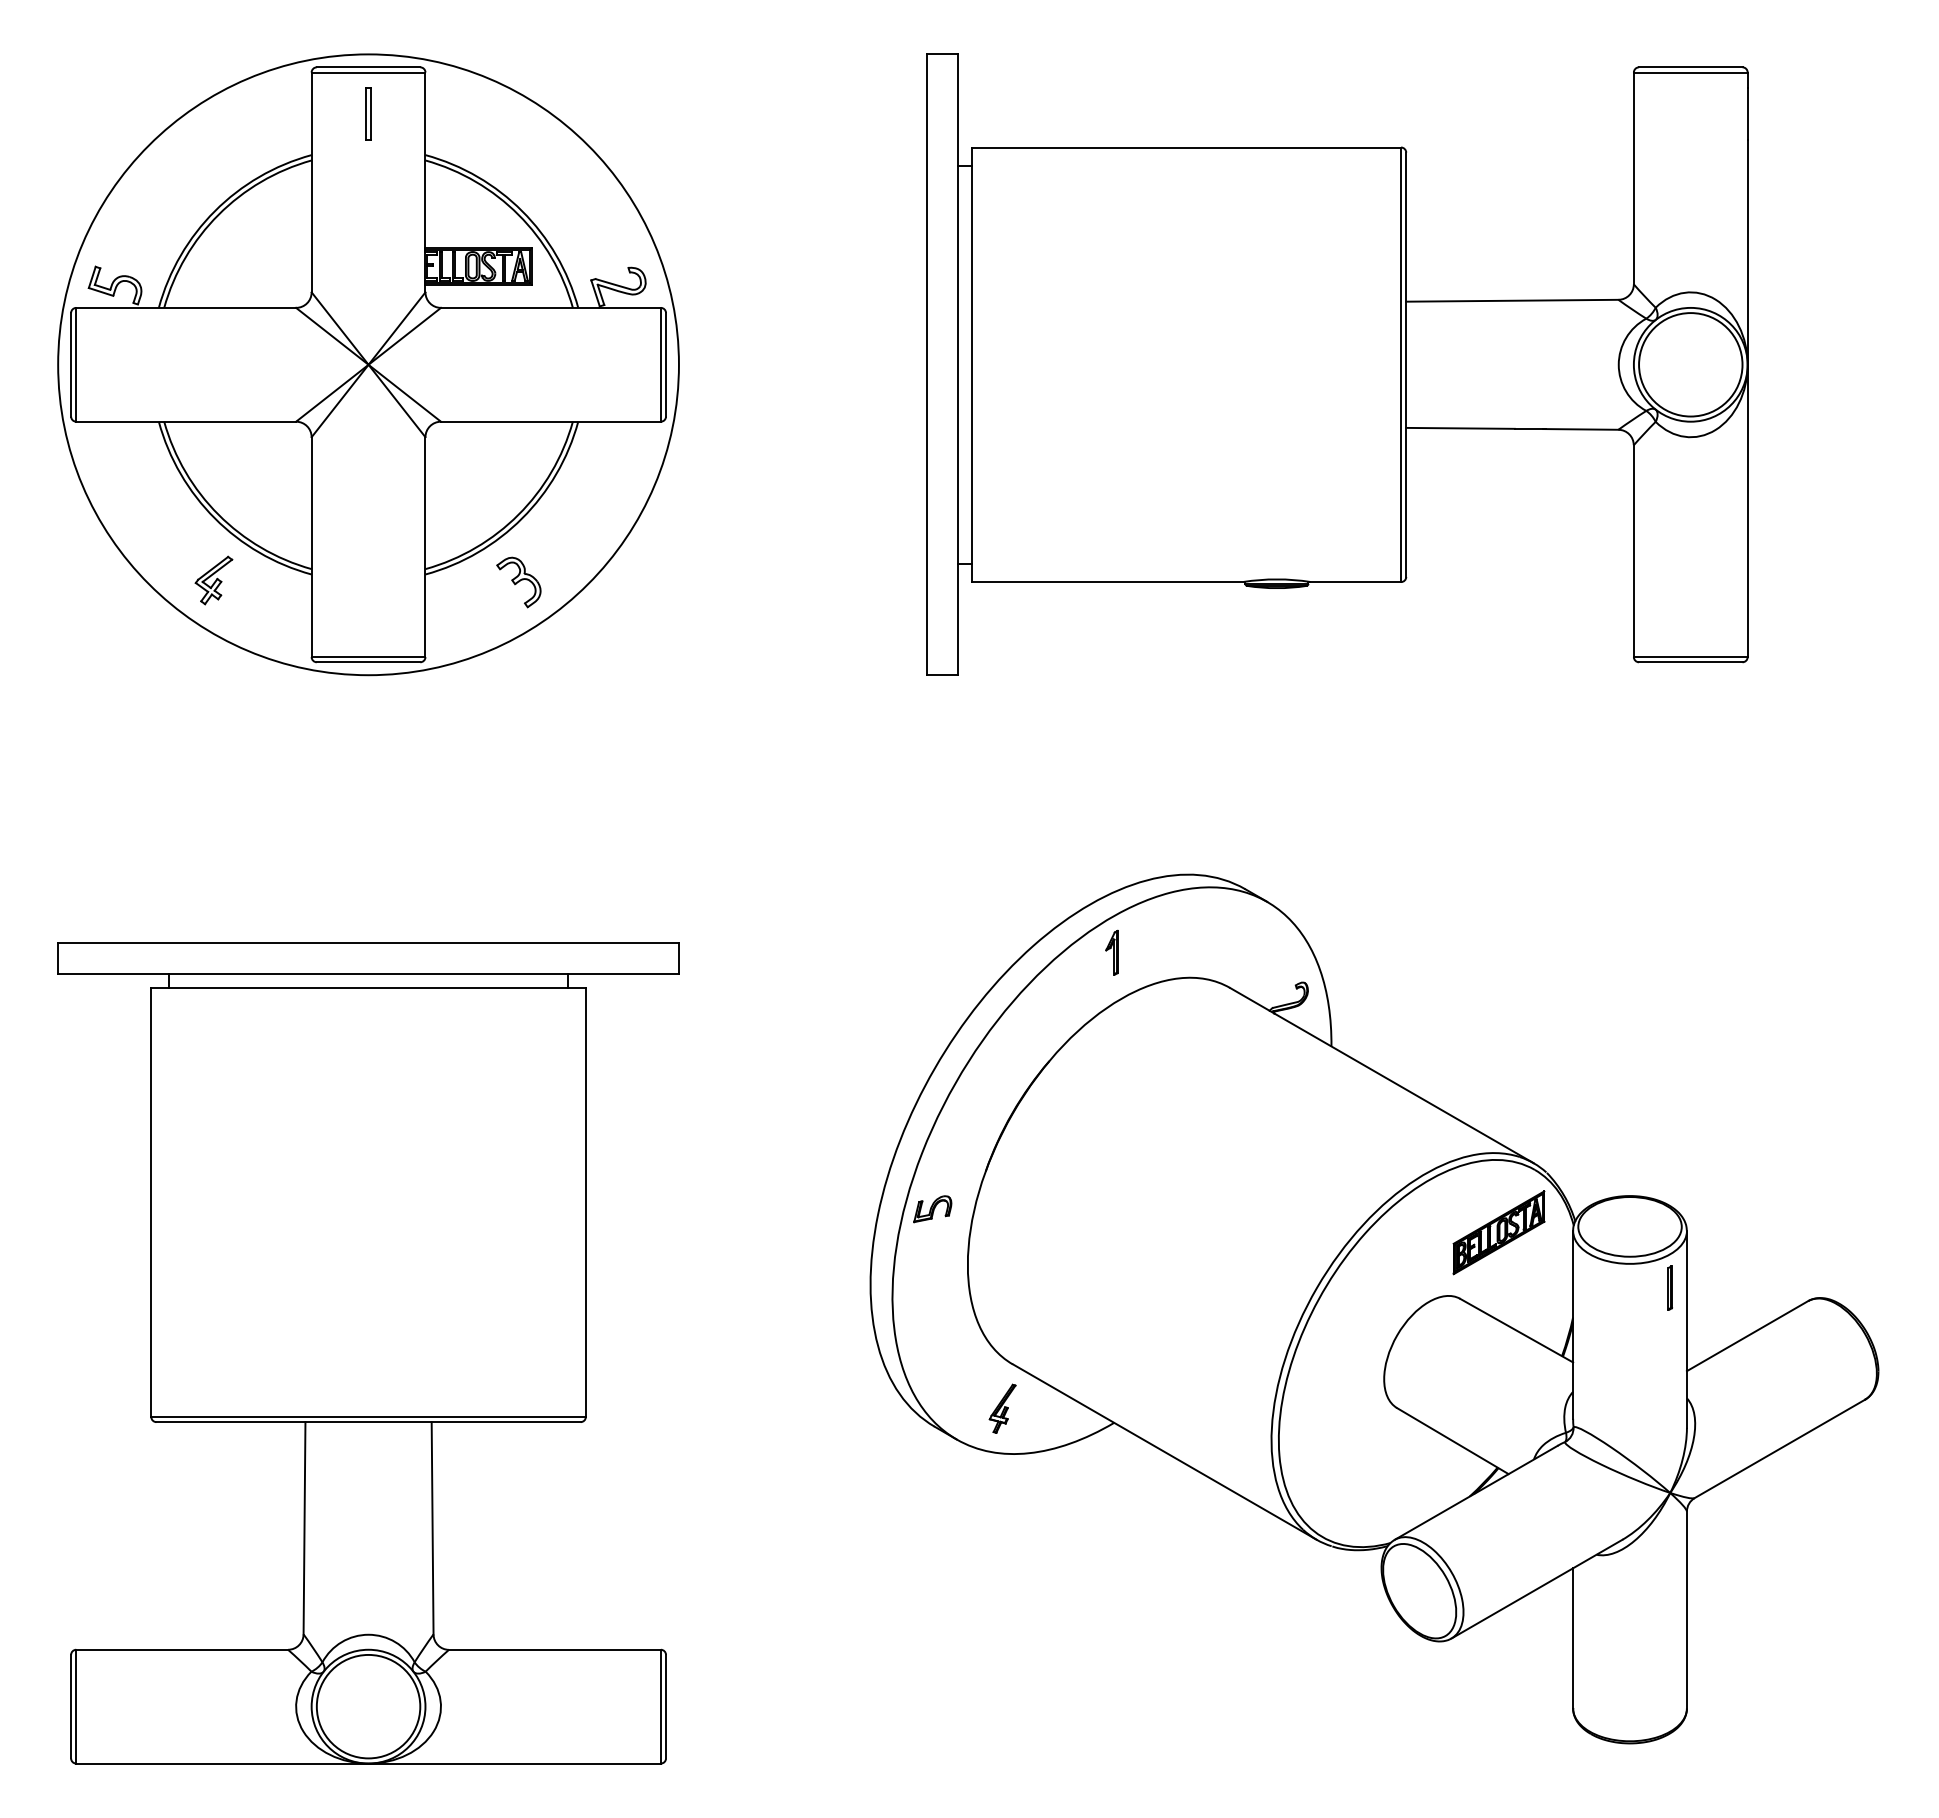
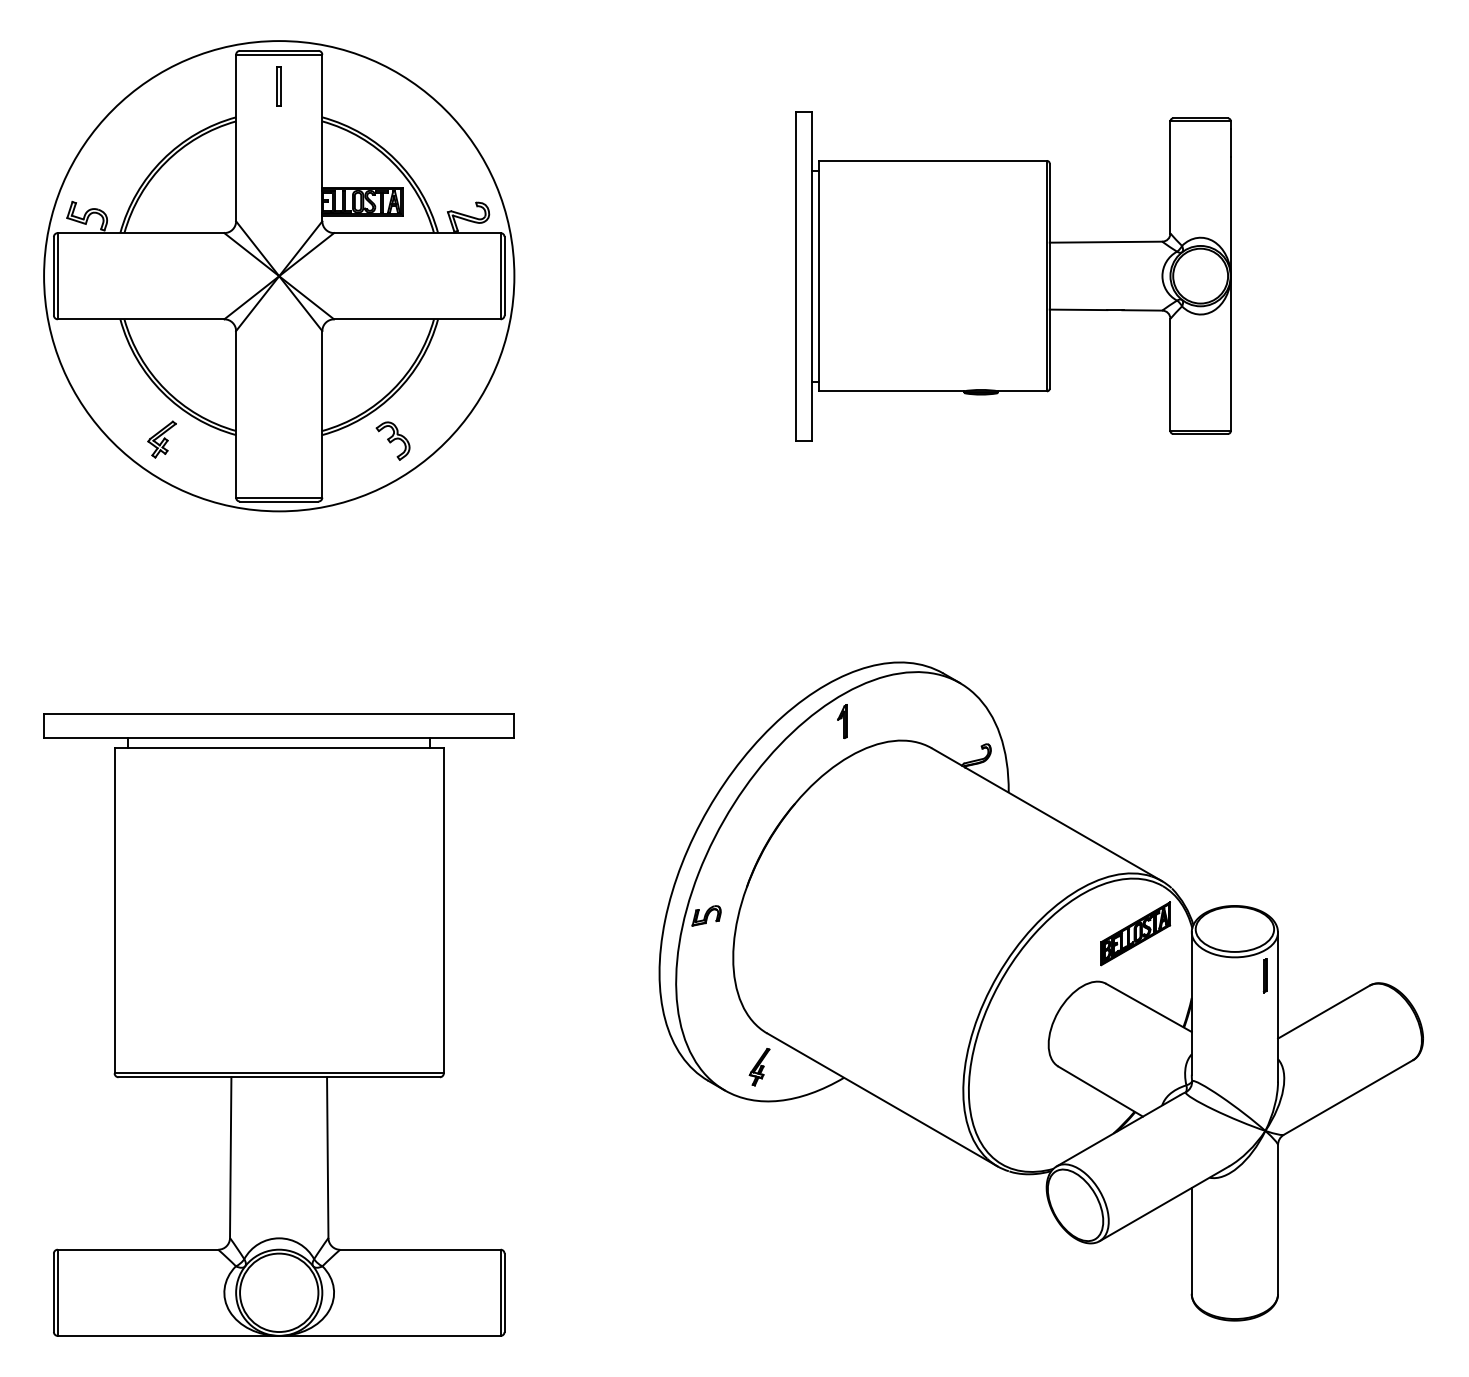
part: (1337, 364) -> (1013, 275), size x0.7

